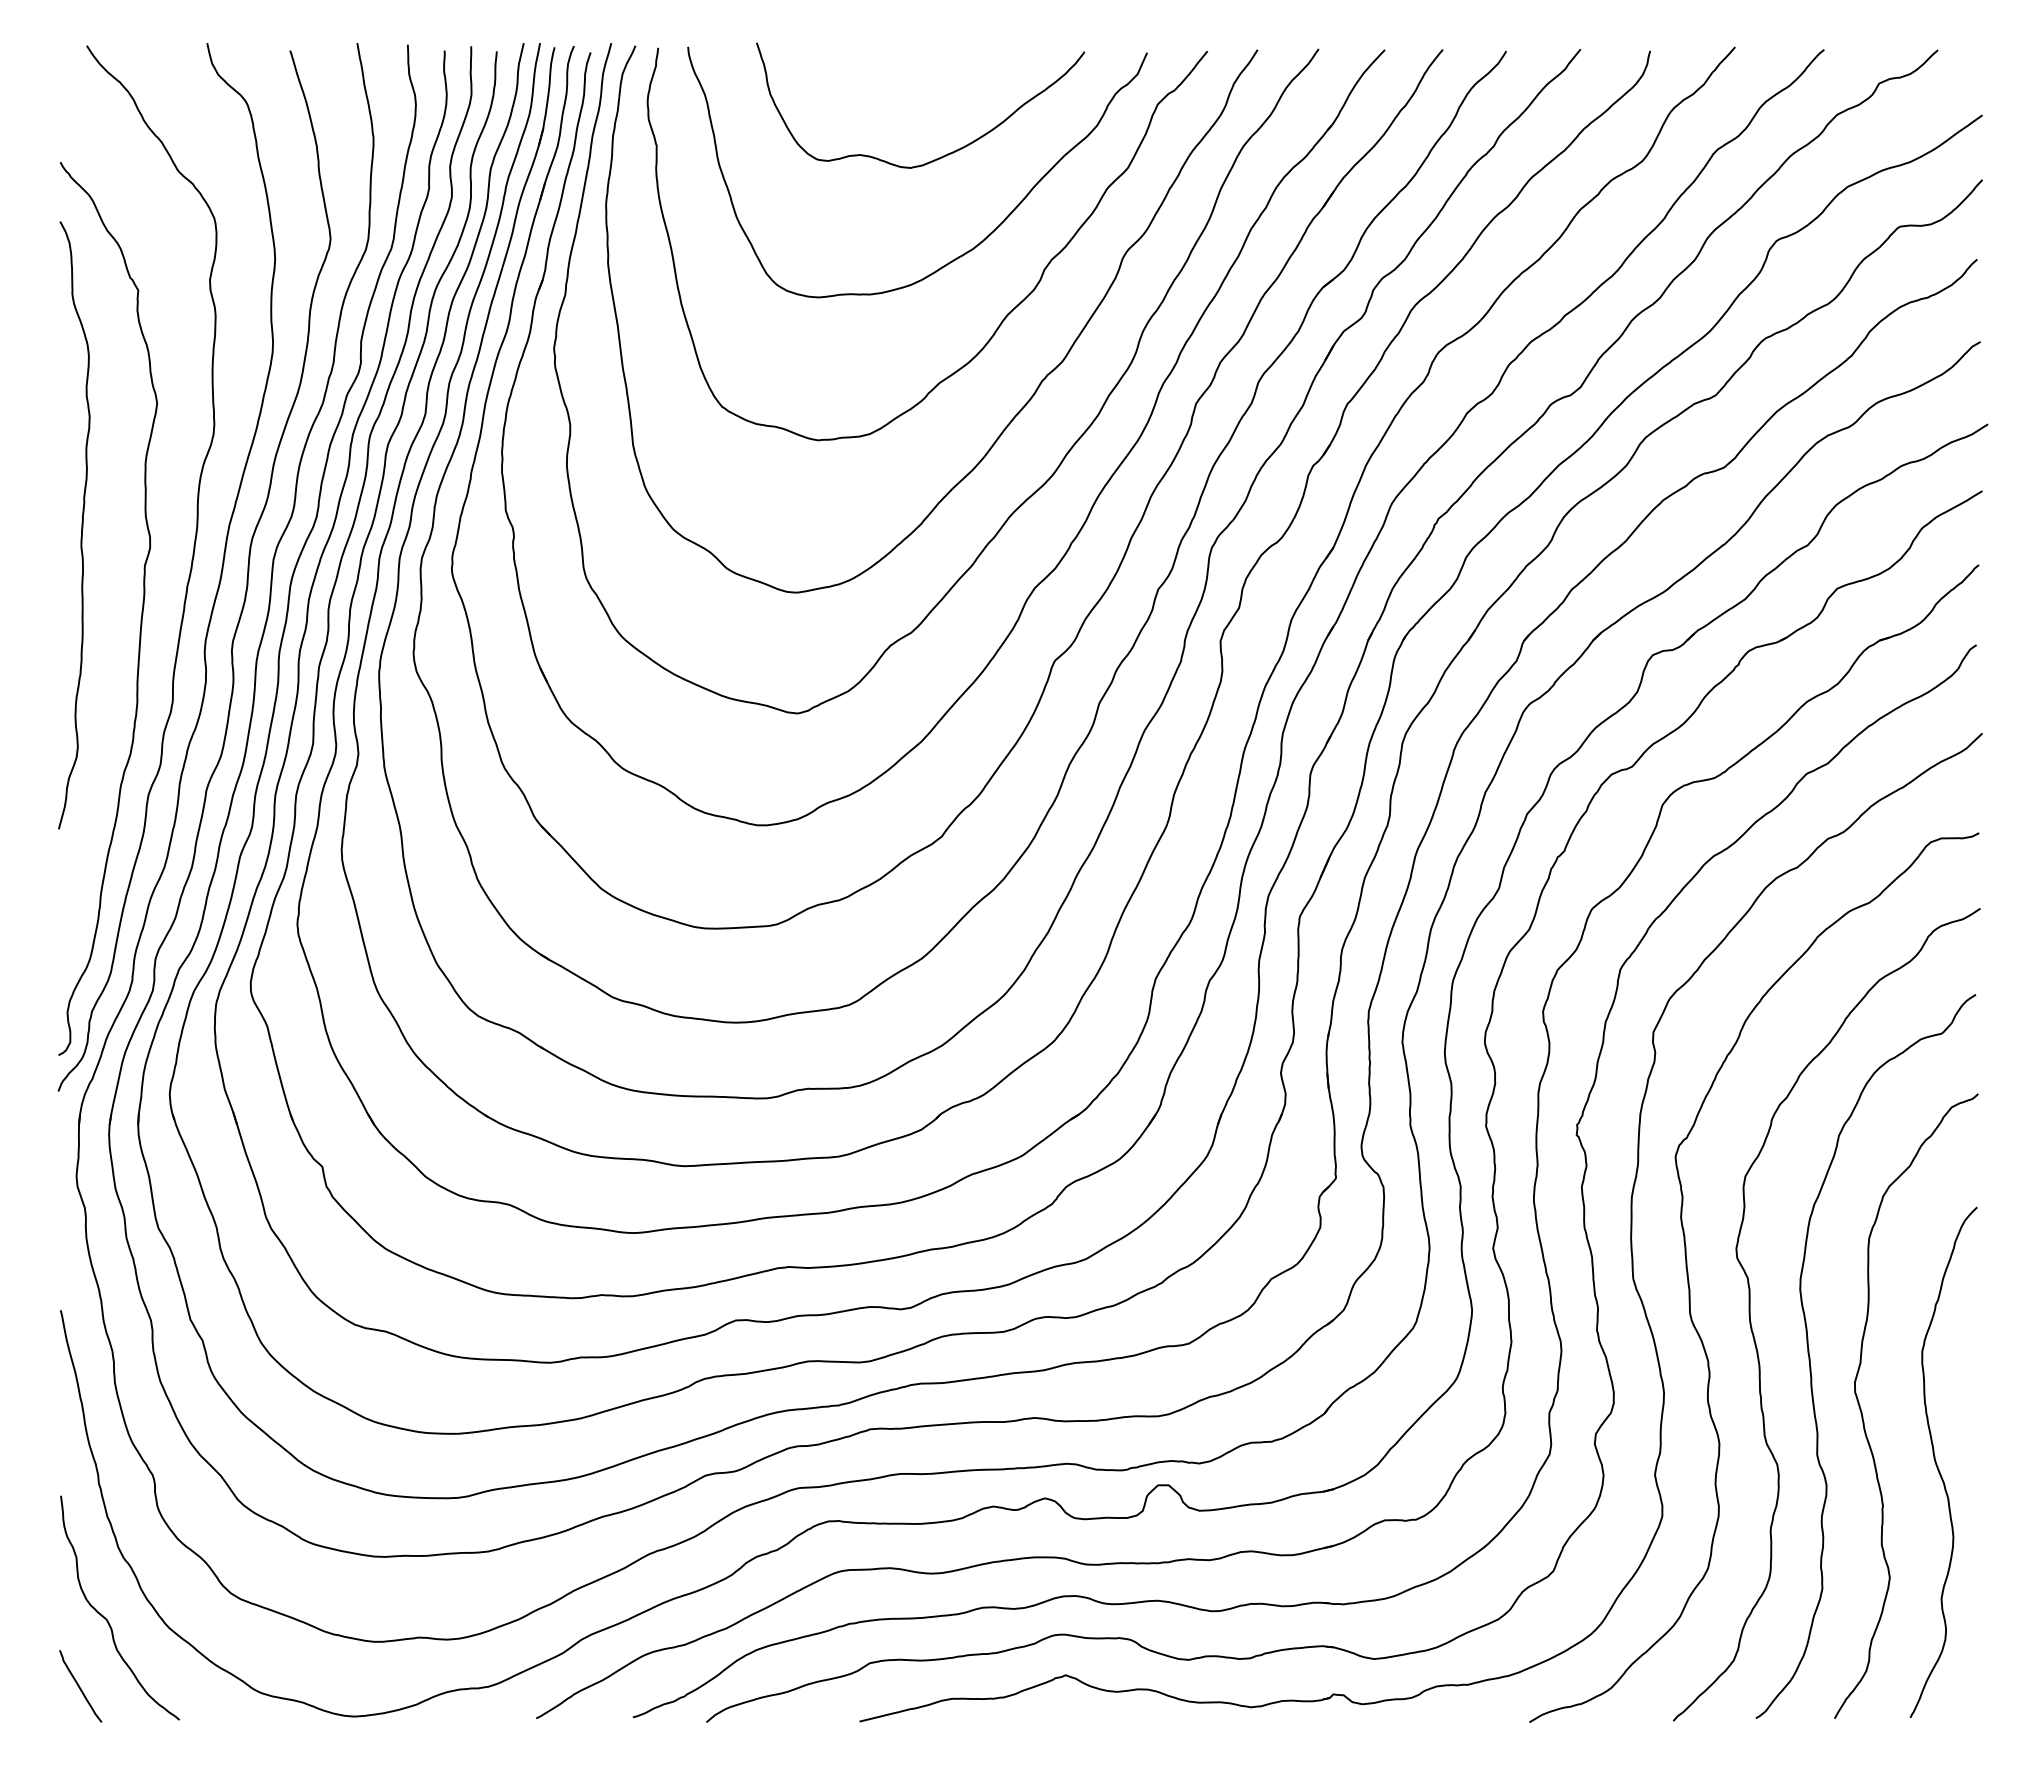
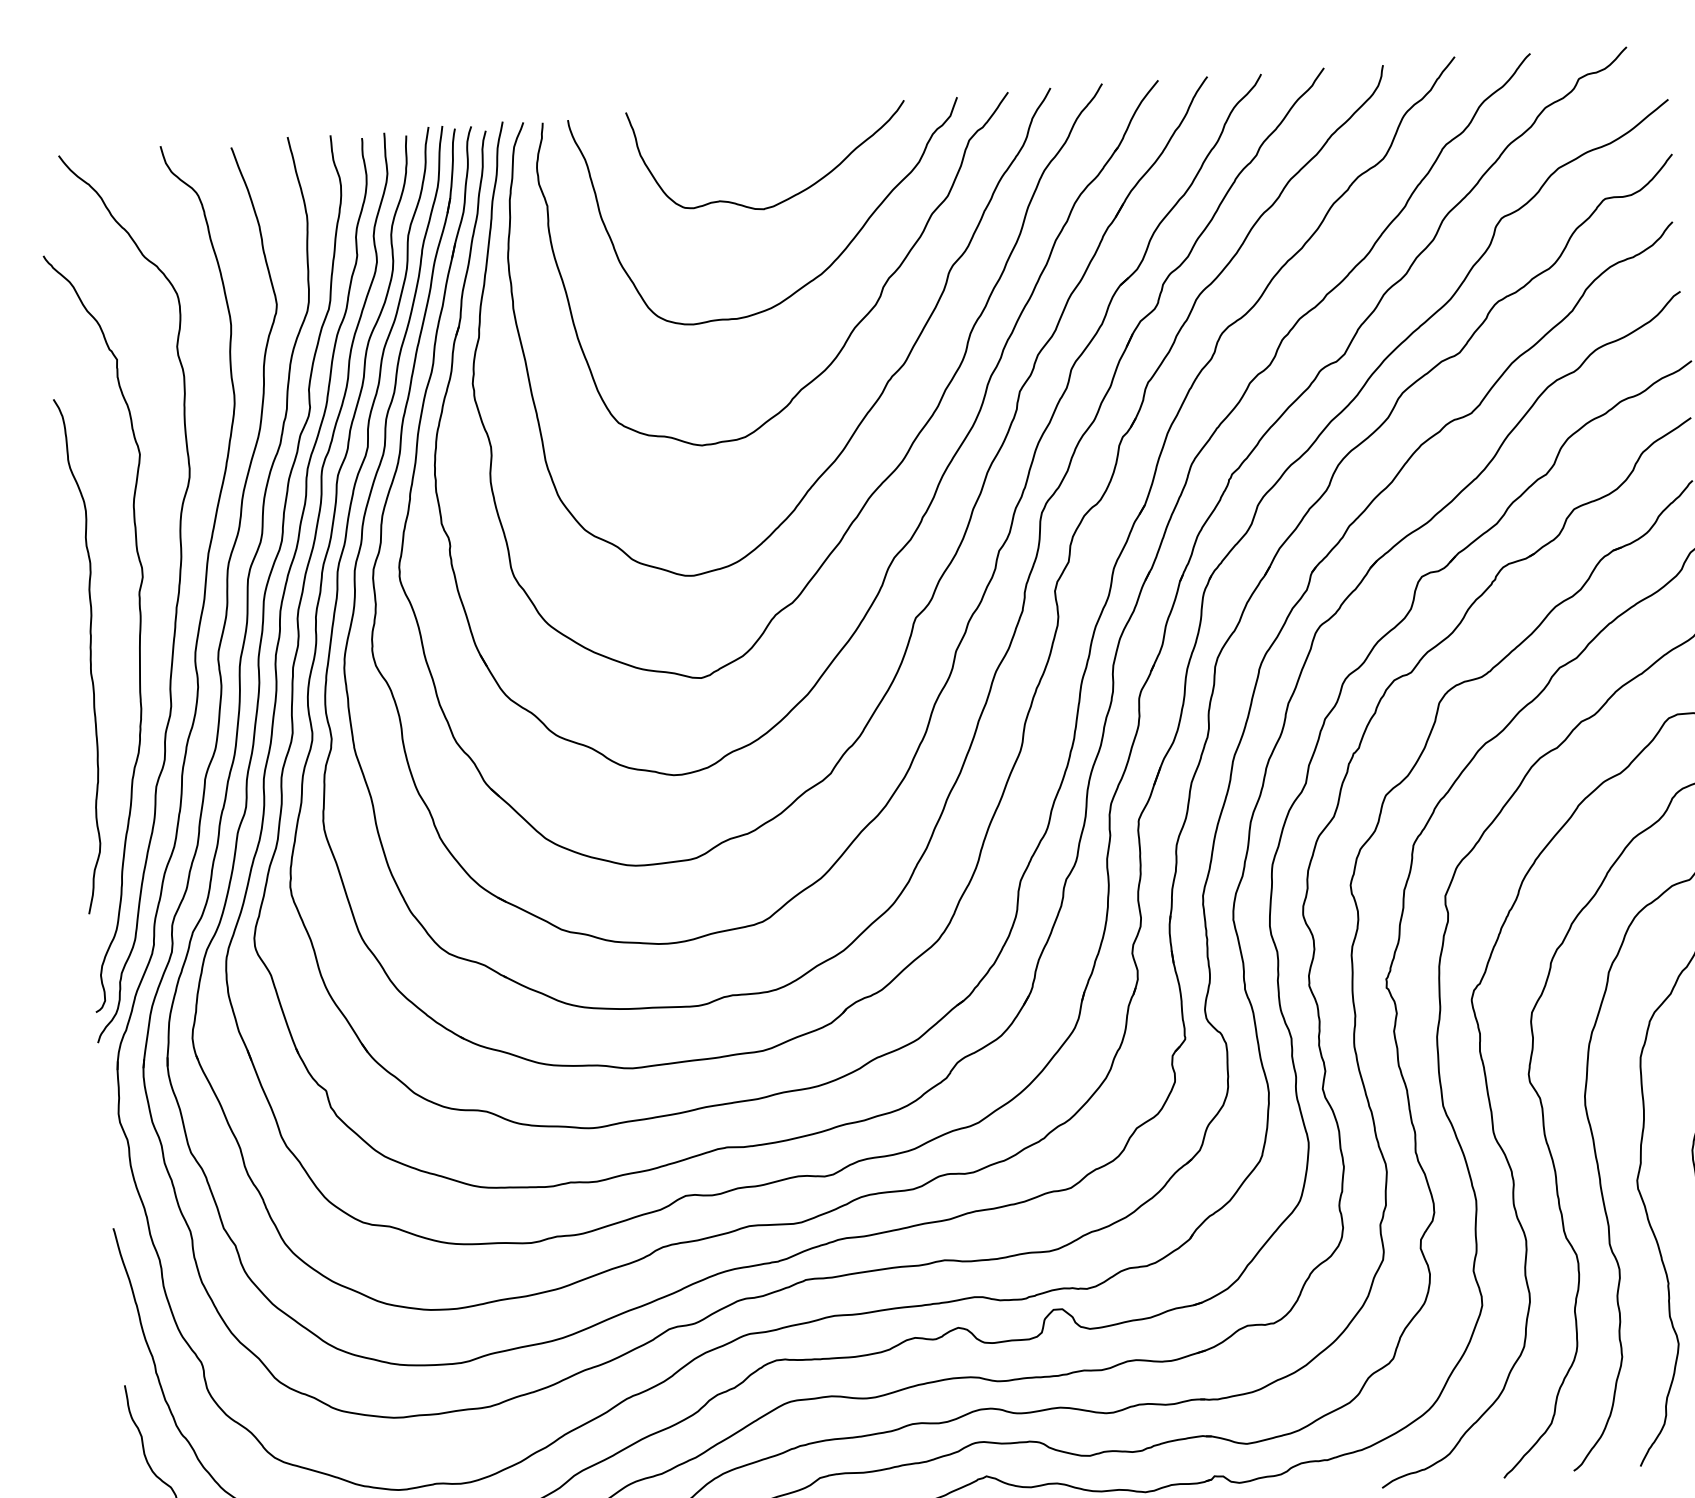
curve: (81, 525) -> (89, 655), moved

